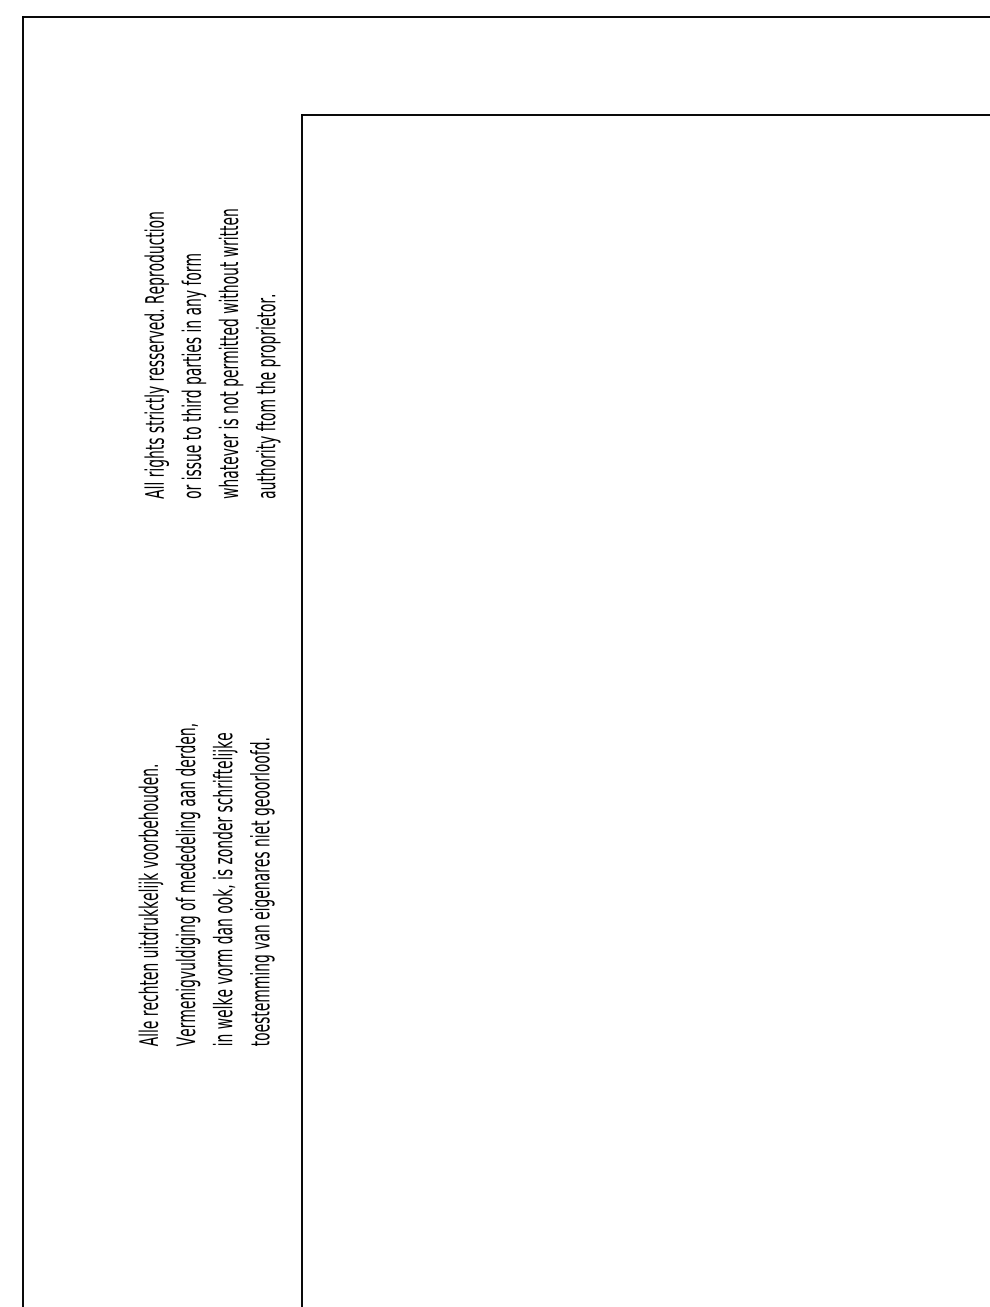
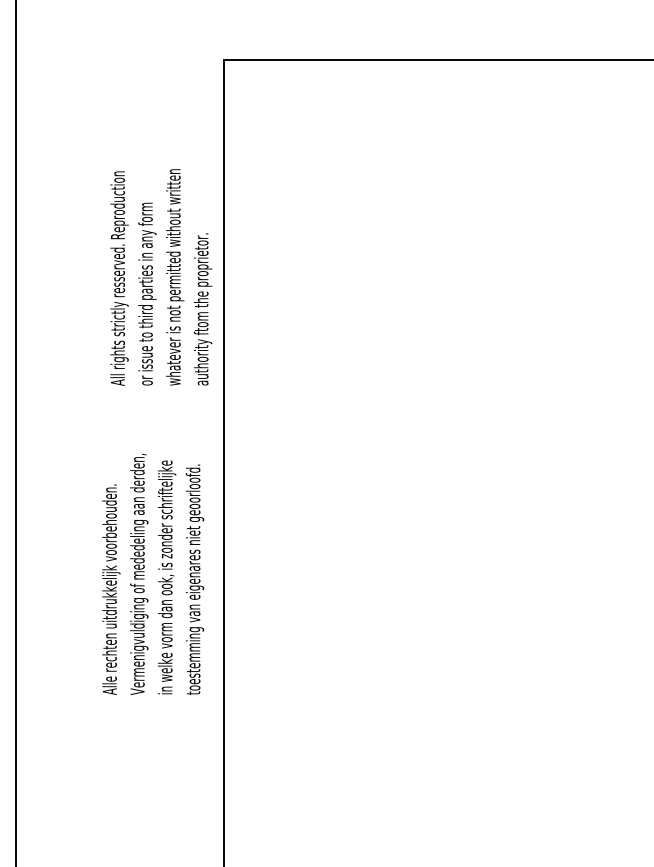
text: (212, 353) -> (161, 277), moved
text: (206, 884) -> (153, 573), moved

